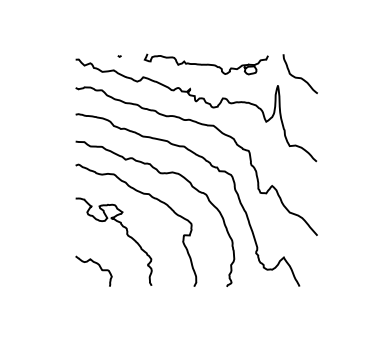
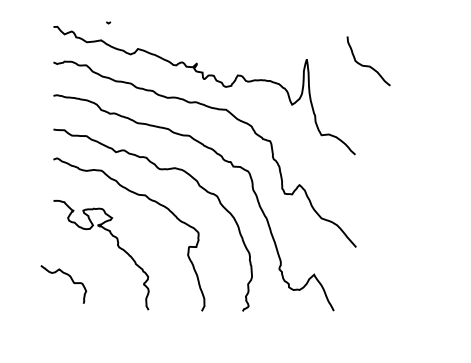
part: (205, 64) -> (216, 33), removed
curve: (299, 77) -> (367, 65), moved
curve: (96, 264) -> (67, 275), moved

